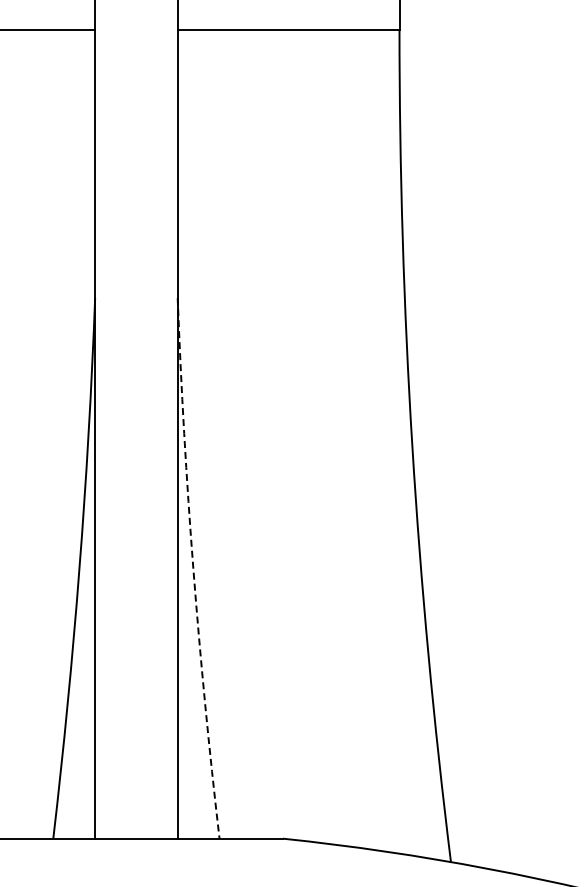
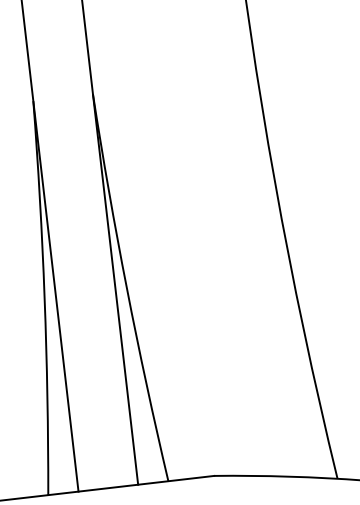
arc: (193, 568) -> (126, 288), dashed -> solid

